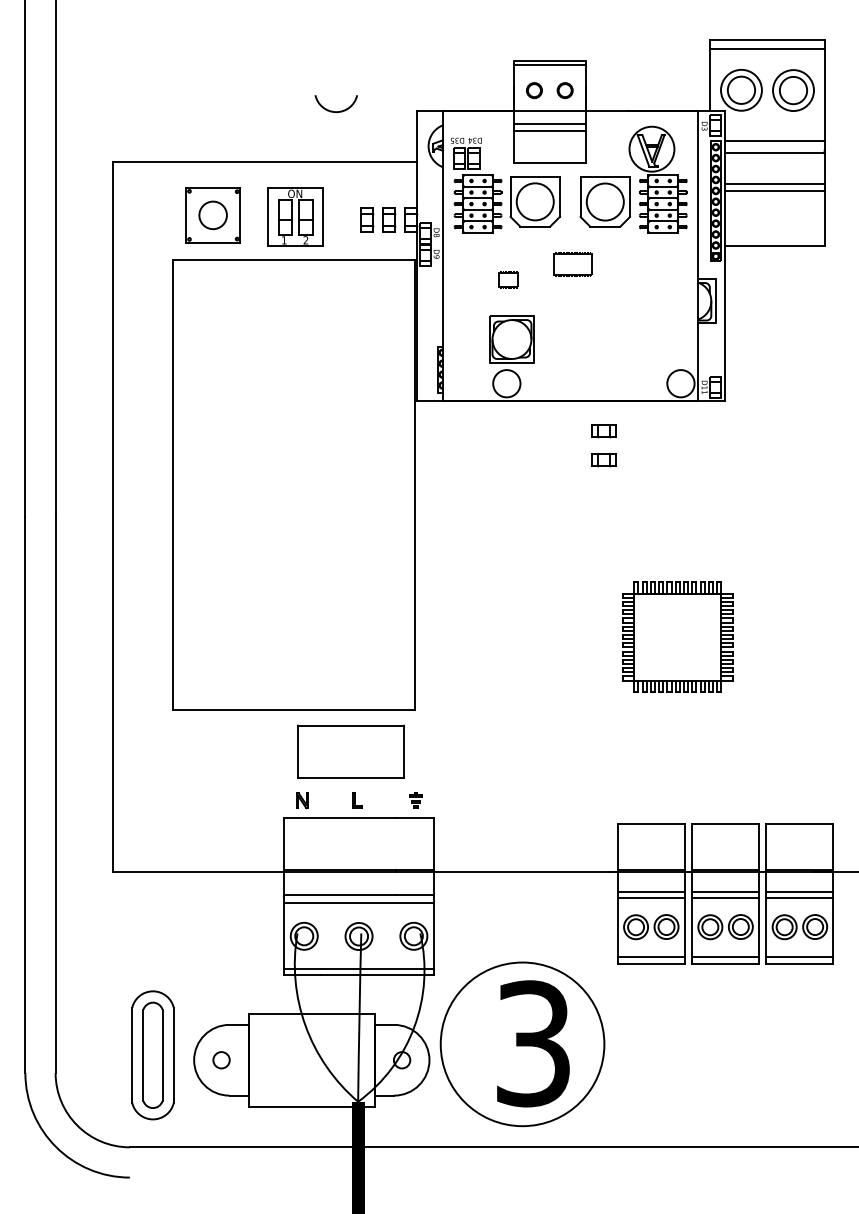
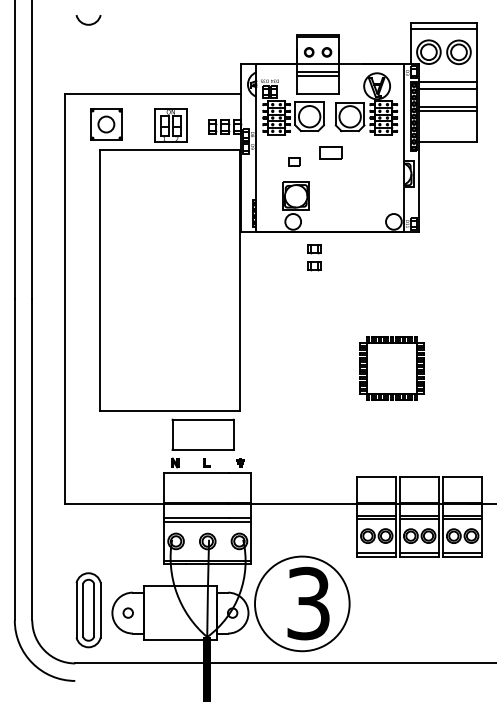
arc: (336, 109) -> (88, 23), moved
part: (213, 215) -> (106, 124), moved
part: (604, 445) -> (314, 257), moved

